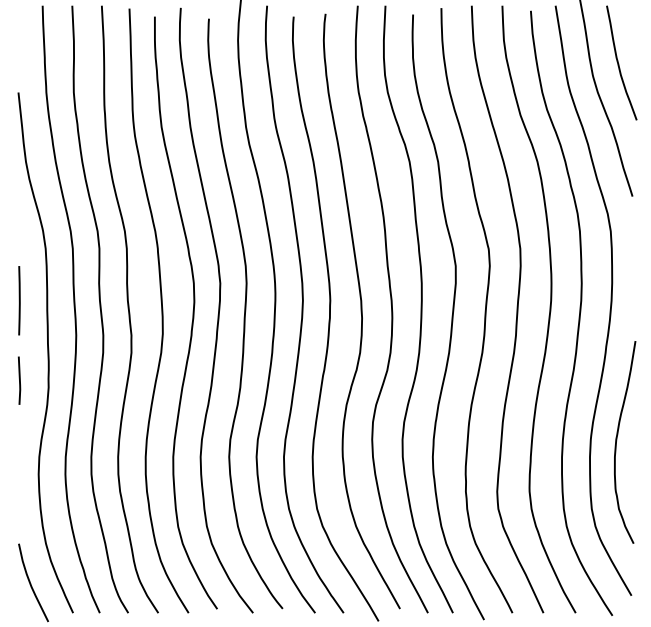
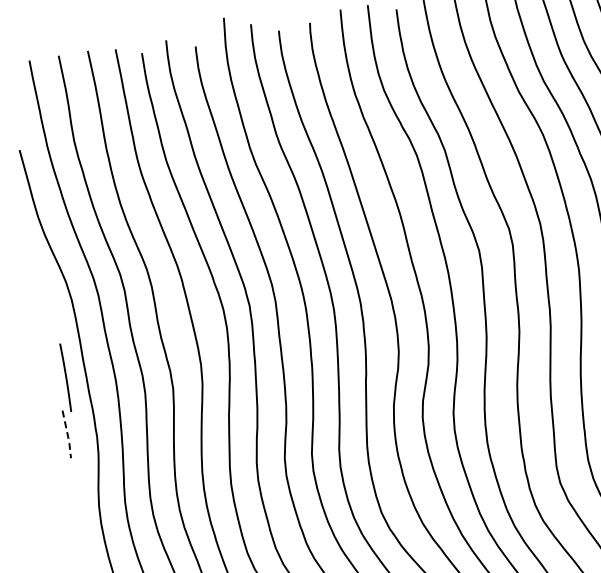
line: (19, 300) -> (65, 377), moved
line: (20, 382) -> (68, 435), solid -> dashed

